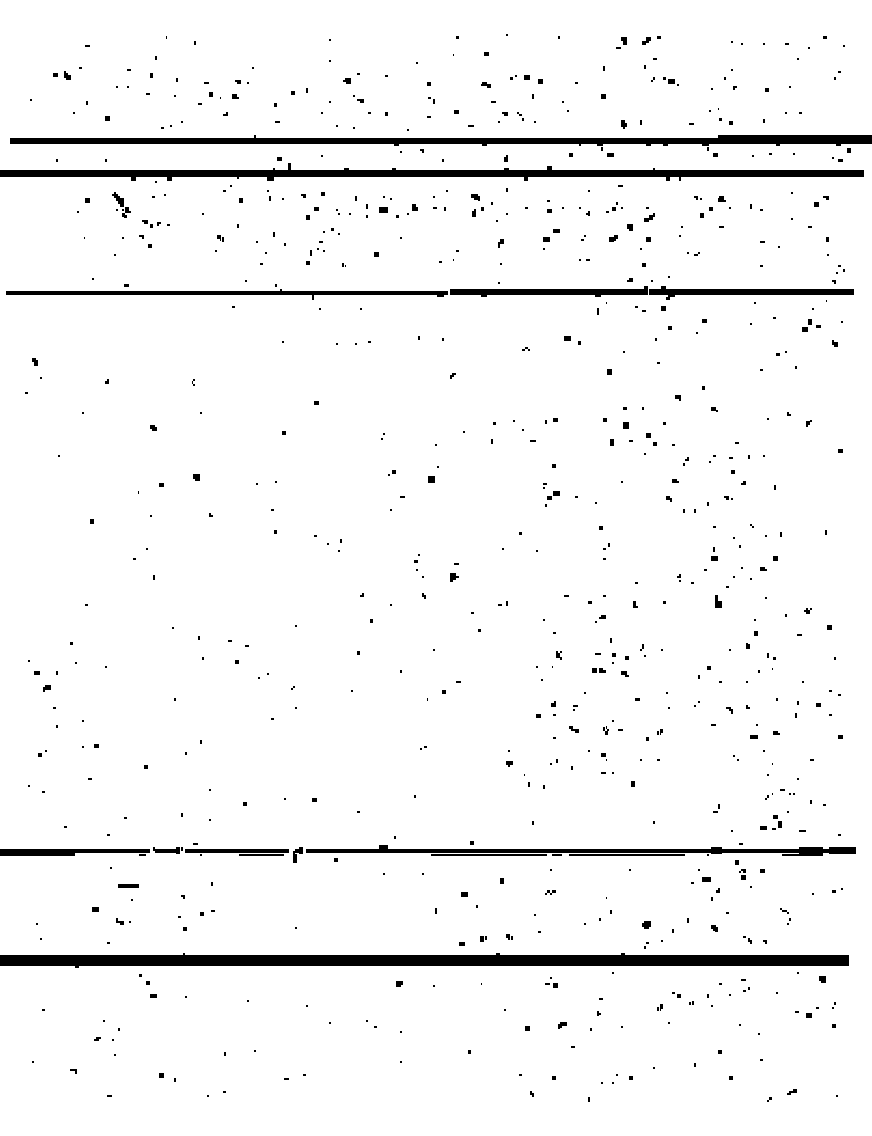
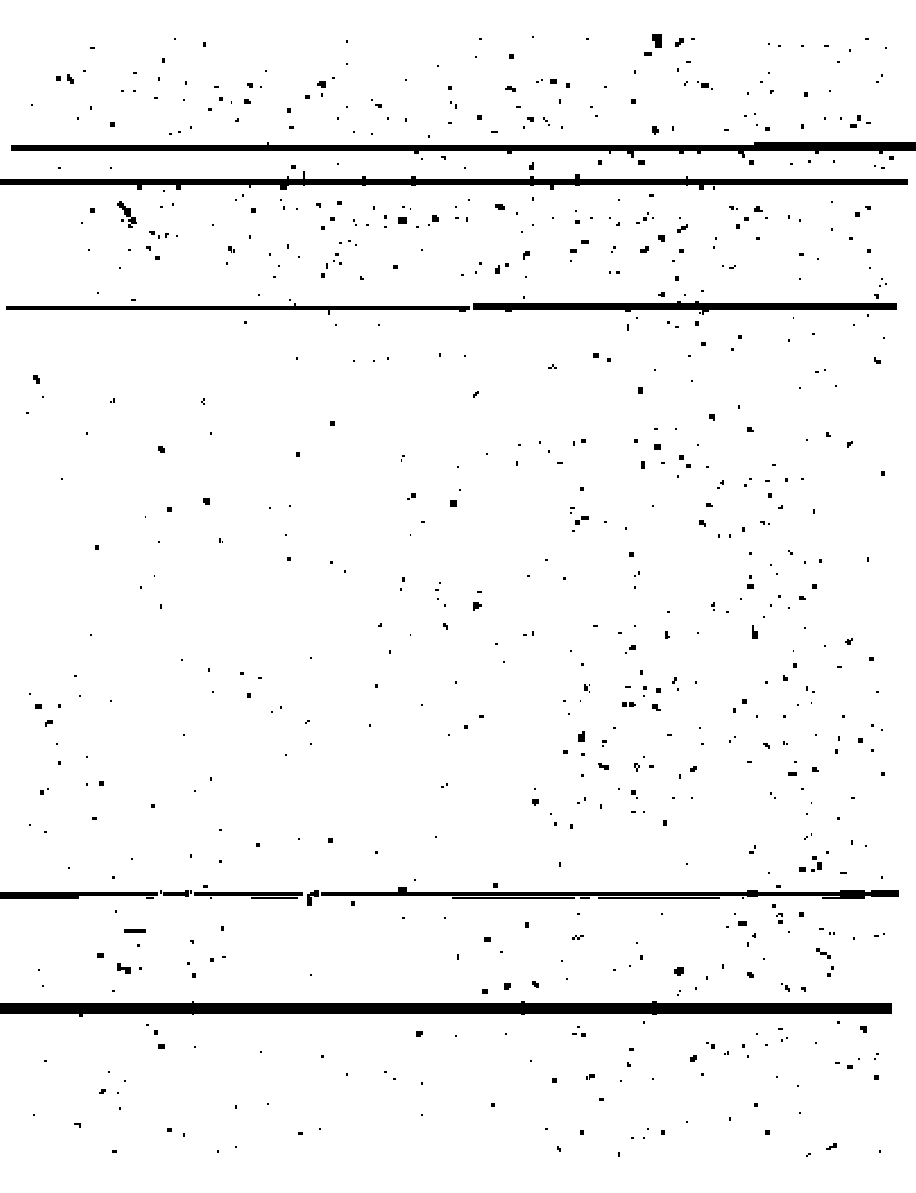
part: (621, 42) -> (652, 44), size x1.6
part: (350, 78) -> (325, 82), moved
part: (477, 212) -> (501, 268), moved
part: (811, 325) -> (860, 121), moved
part: (340, 545) -> (402, 583), moved
part: (553, 707) -> (581, 743), size x1.6
part: (786, 792) -> (826, 931), moved
part: (784, 915) -> (824, 961), size x1.6
part: (123, 921) -> (129, 967), size x1.6

